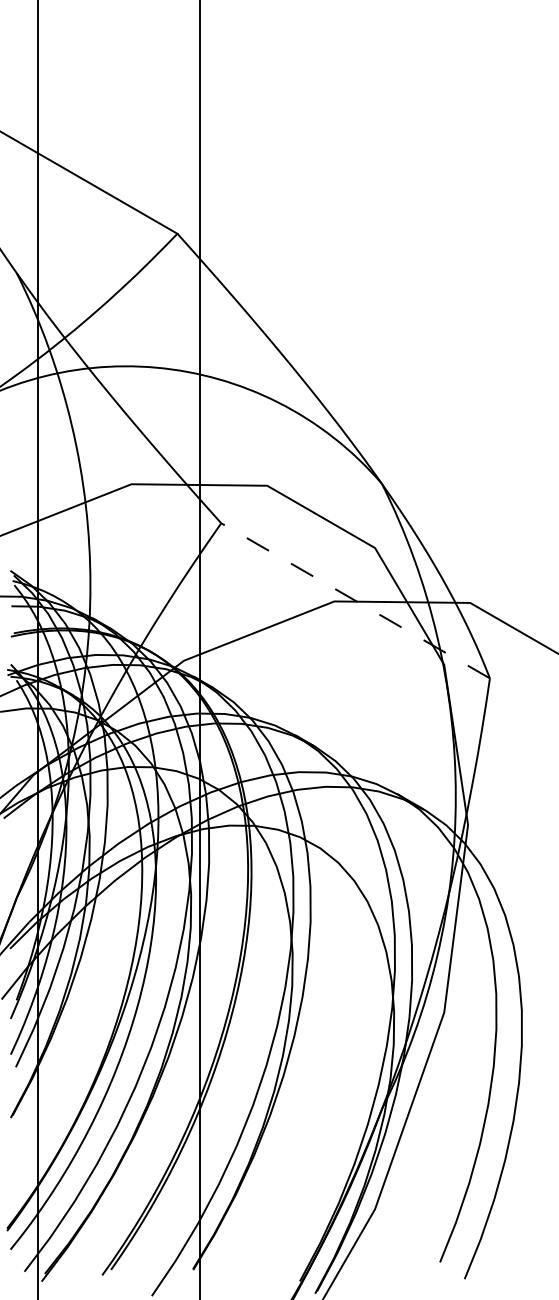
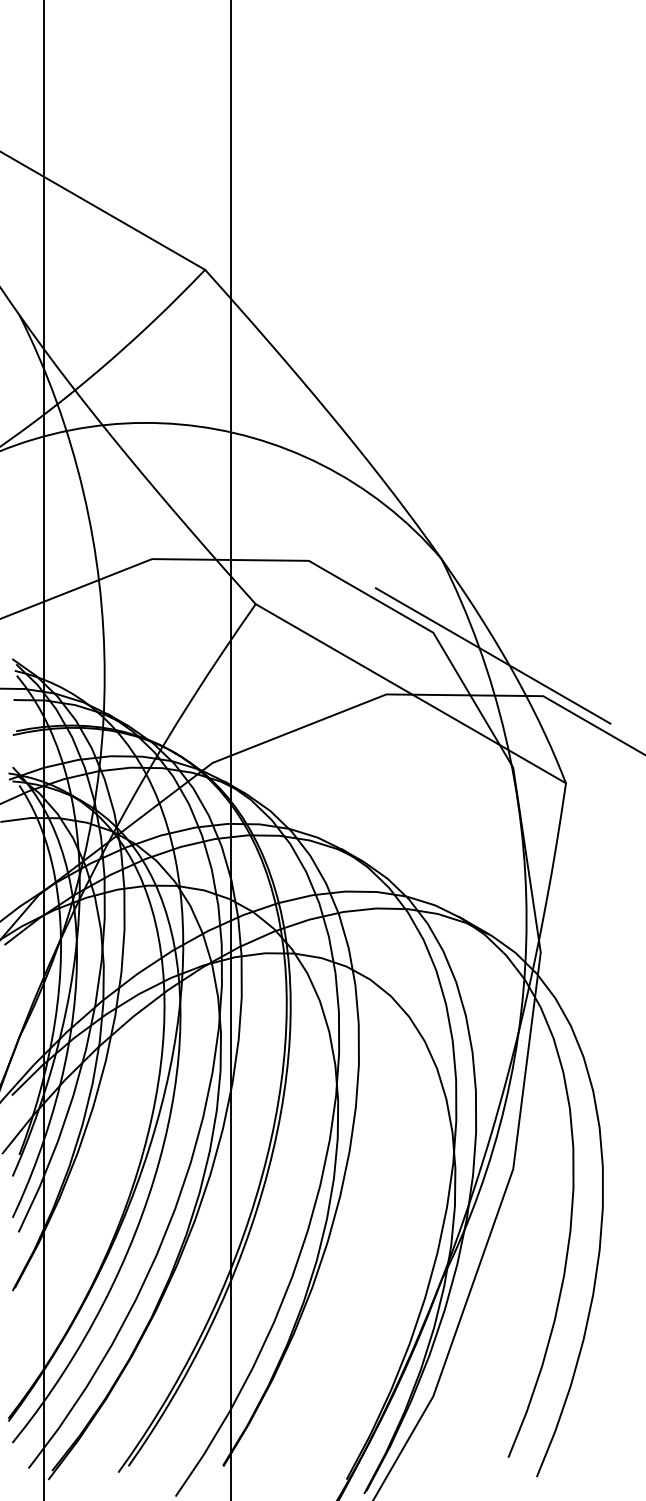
line: (426, 567) -> (492, 655), added
line: (355, 600) -> (410, 693), dashed -> solid

